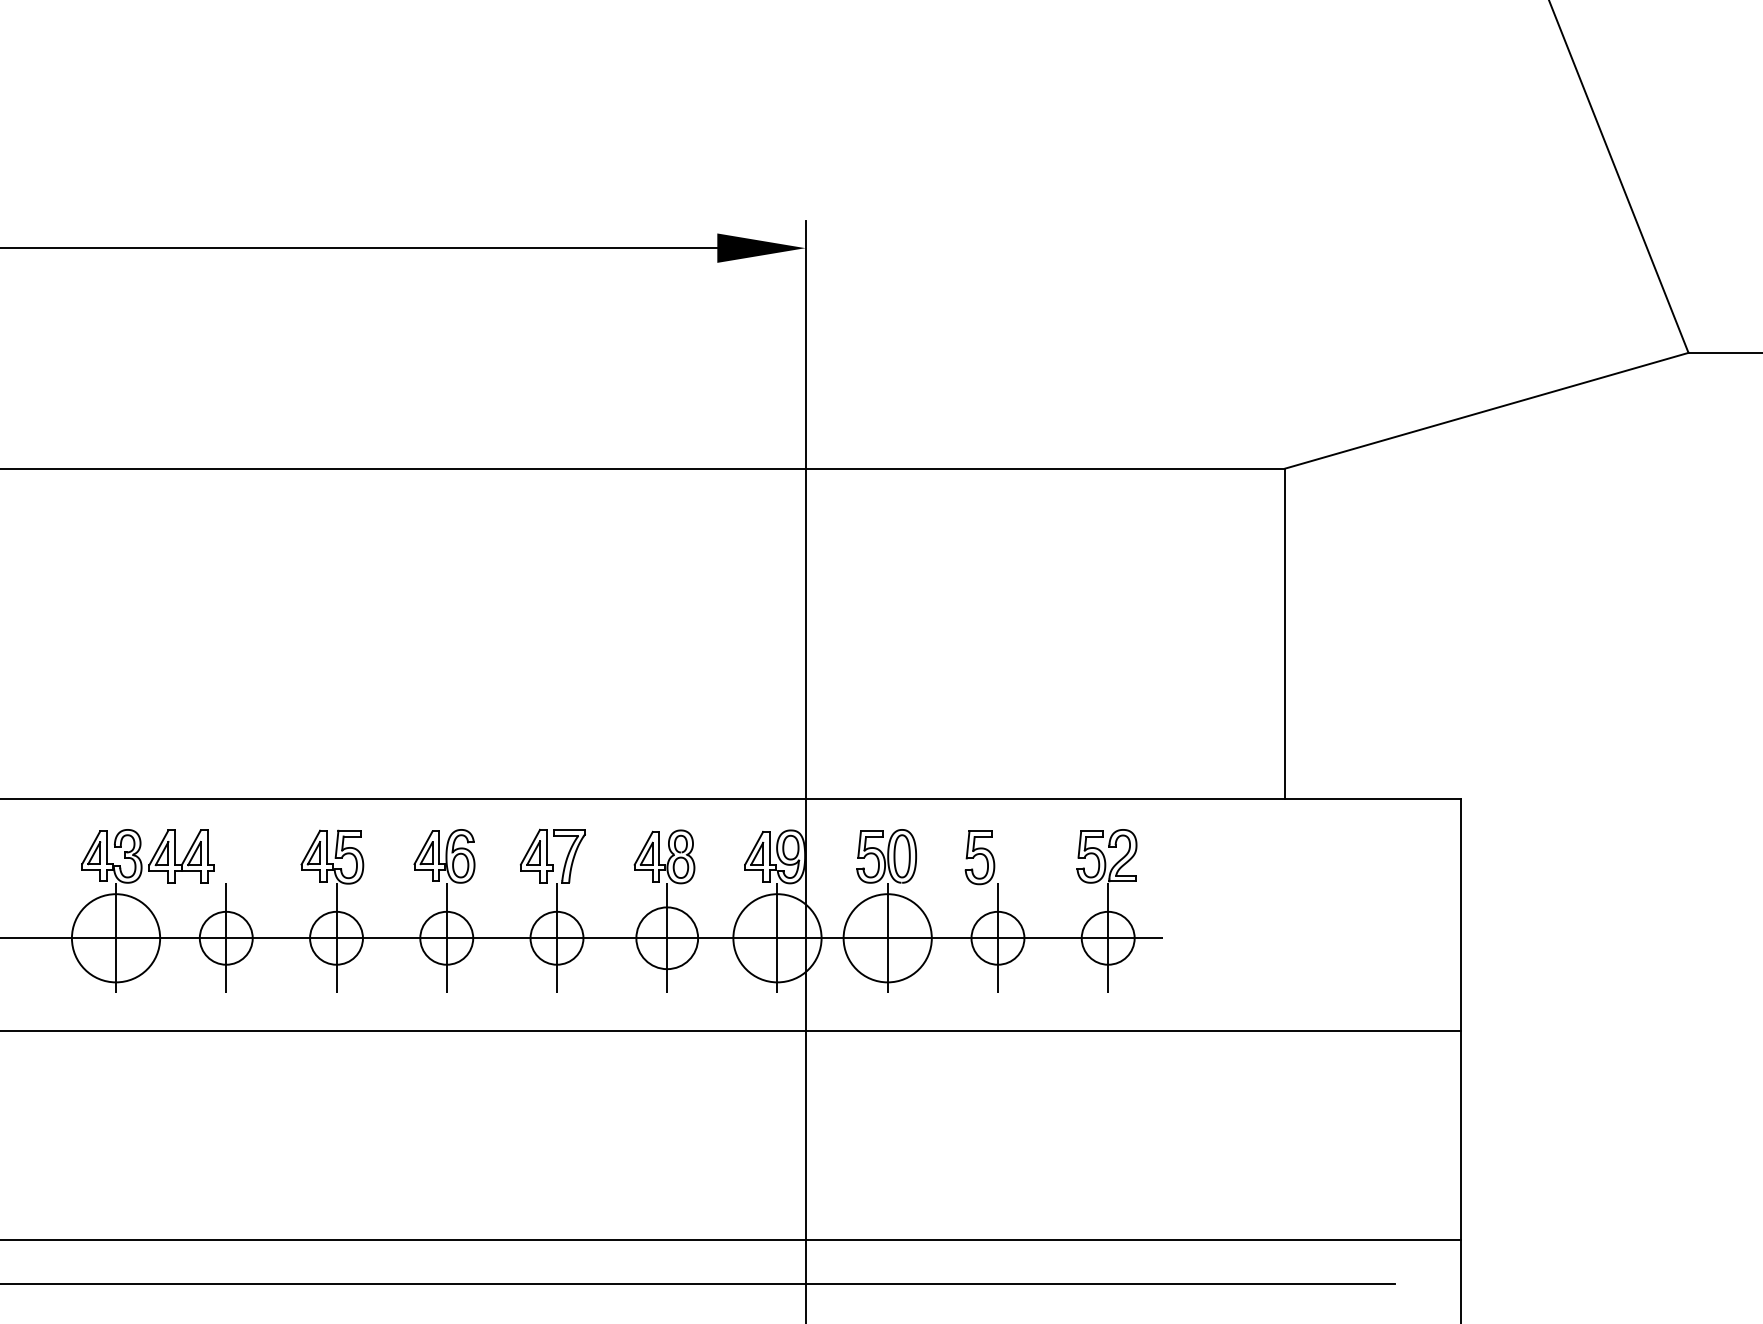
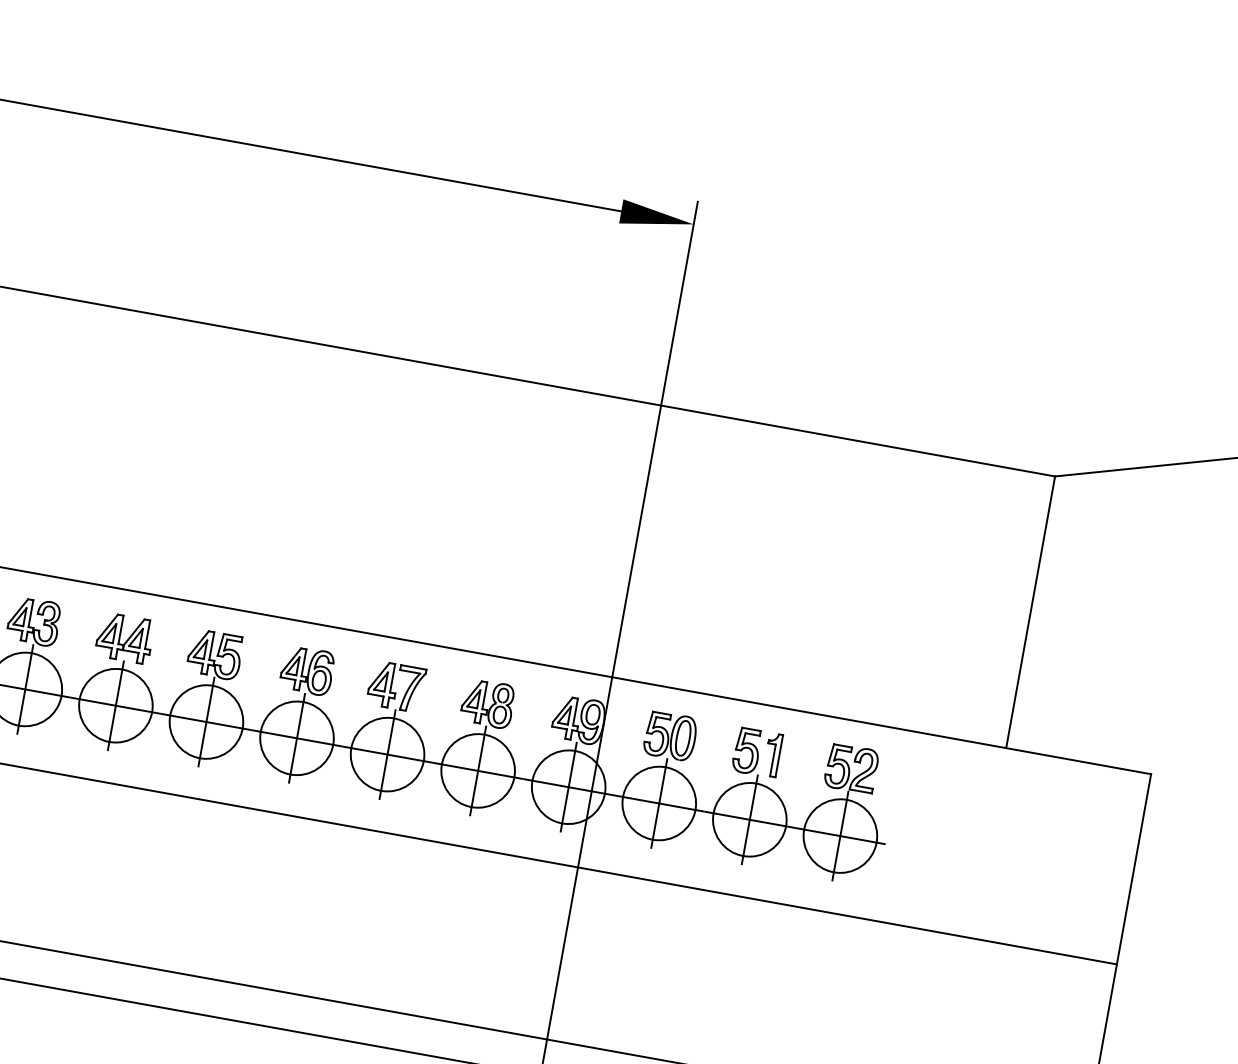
part: (181, 856) -> (124, 637), moved
part: (1011, 856) -> (773, 754), added
circle: (226, 938) -> (116, 705), size x1.67
circle: (336, 938) -> (206, 722), size x1.67
circle: (446, 938) -> (296, 738), size x1.67
circle: (556, 938) -> (387, 754), size x1.67
circle: (667, 938) -> (478, 771), size x1.43
circle: (997, 938) -> (749, 819), size x1.67
circle: (1108, 938) -> (840, 836), size x1.67

